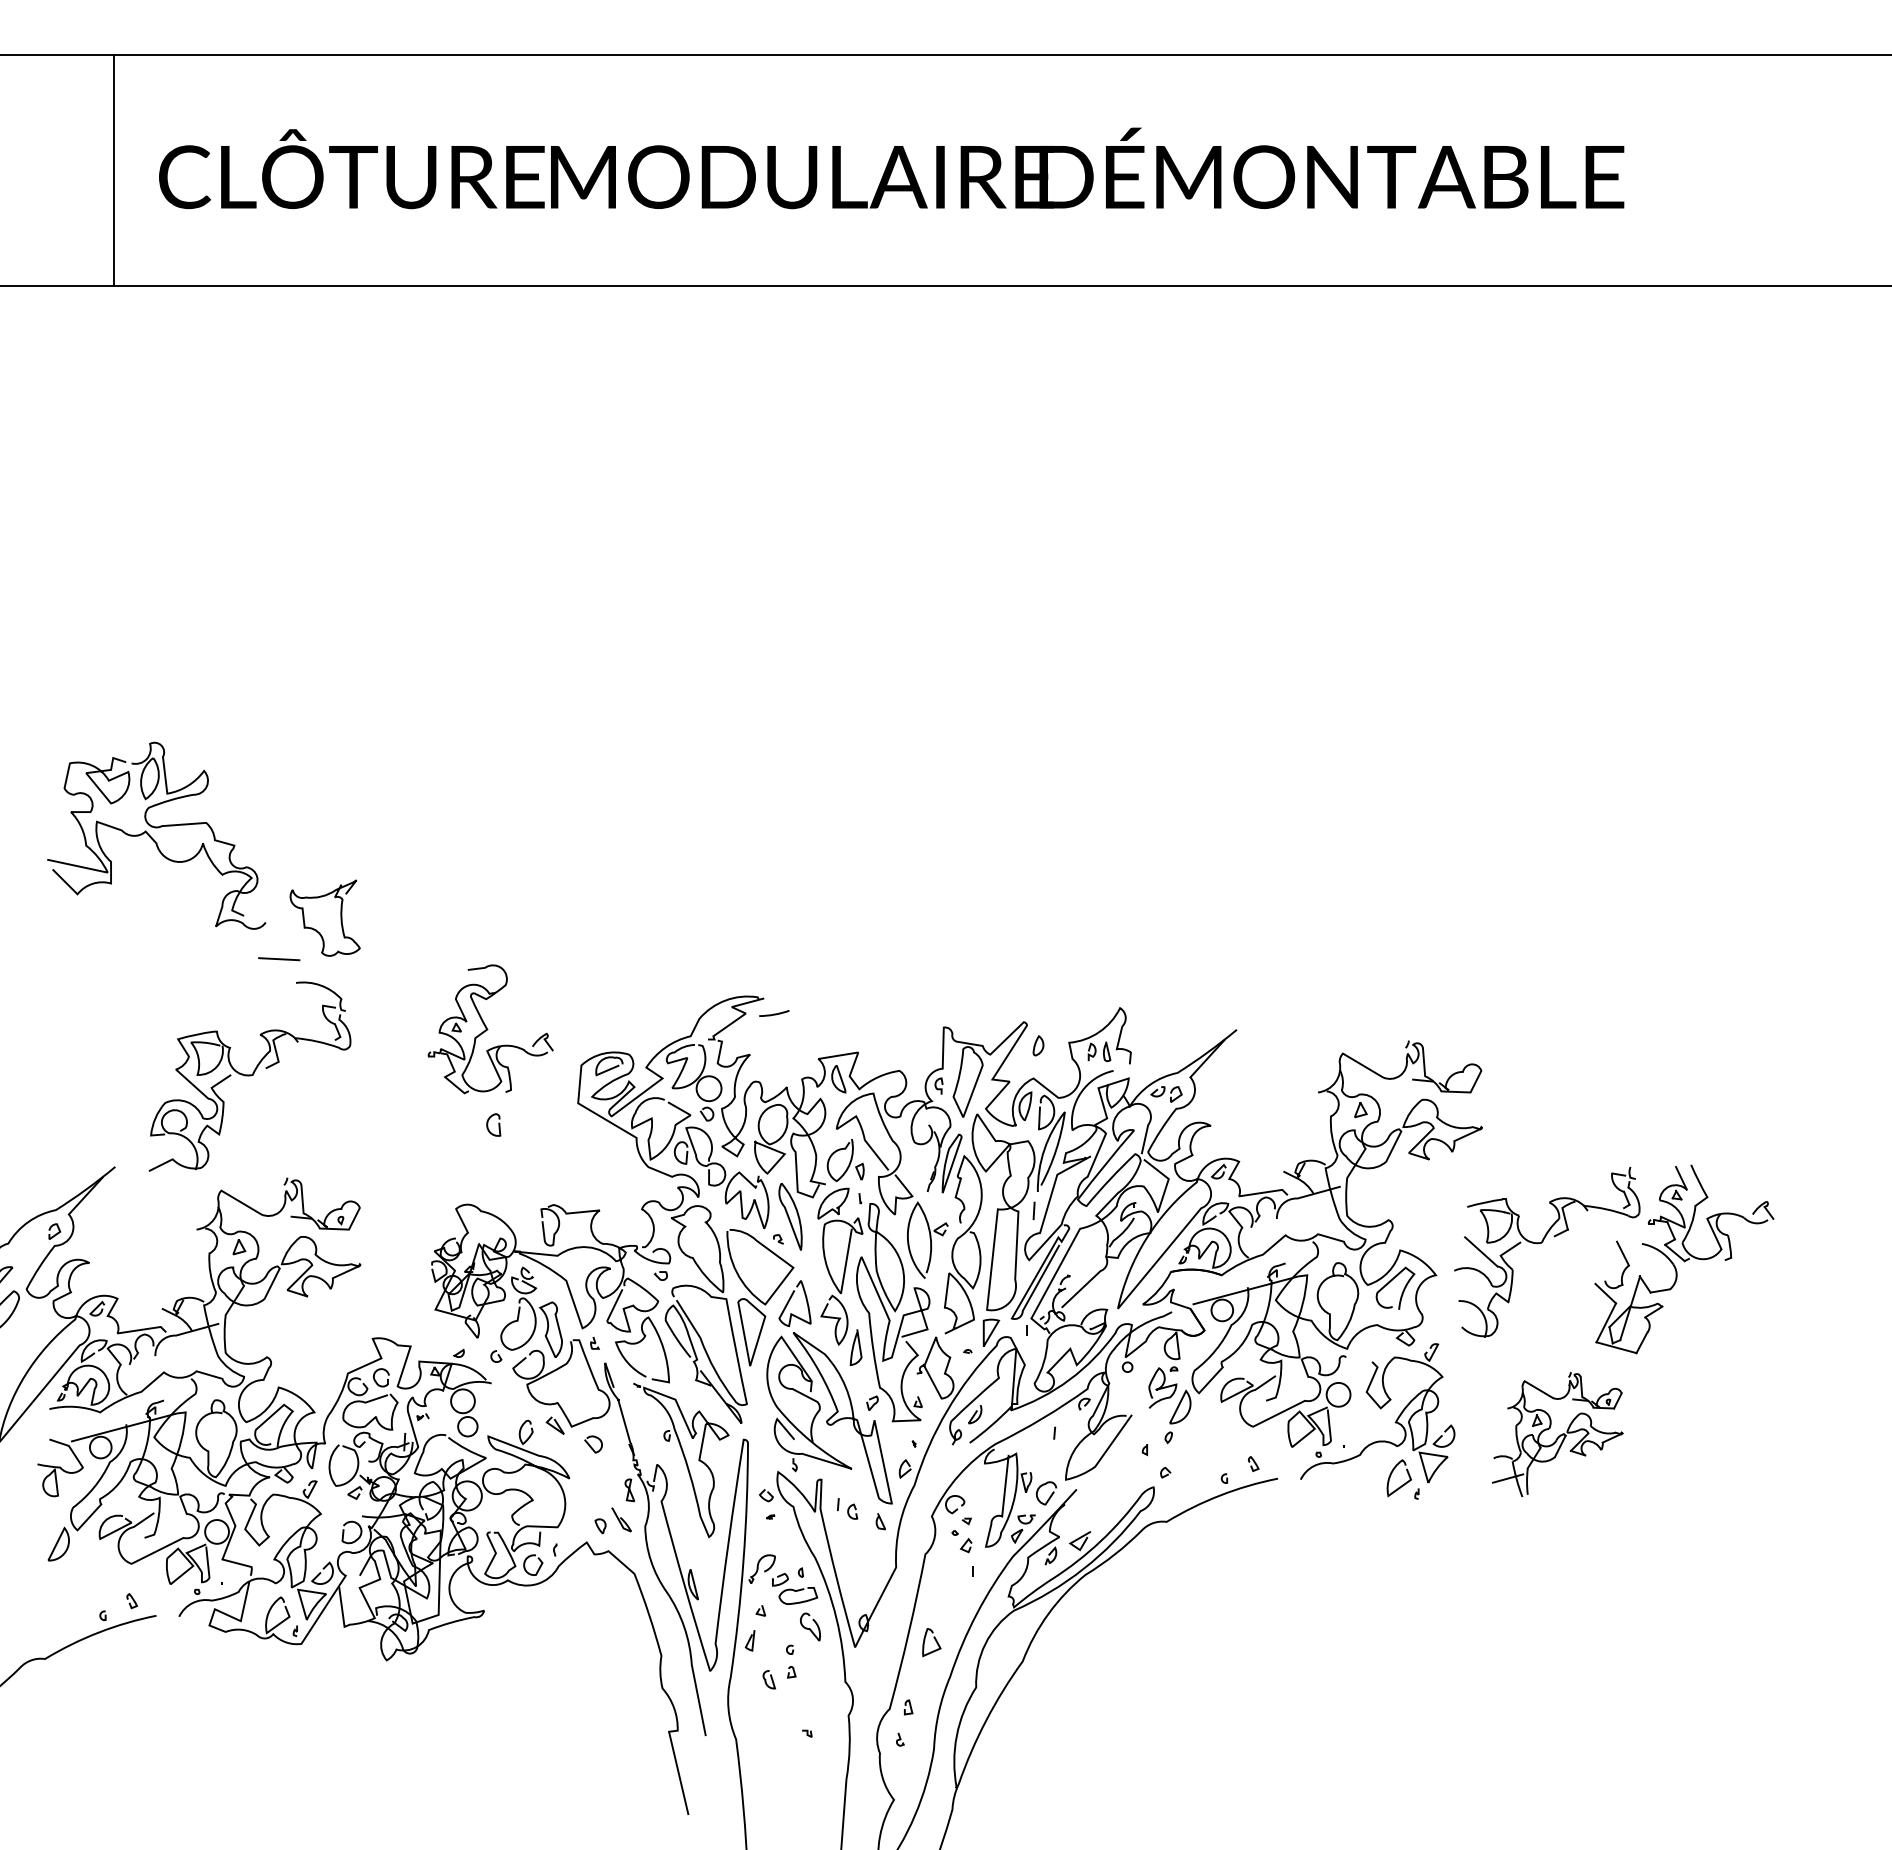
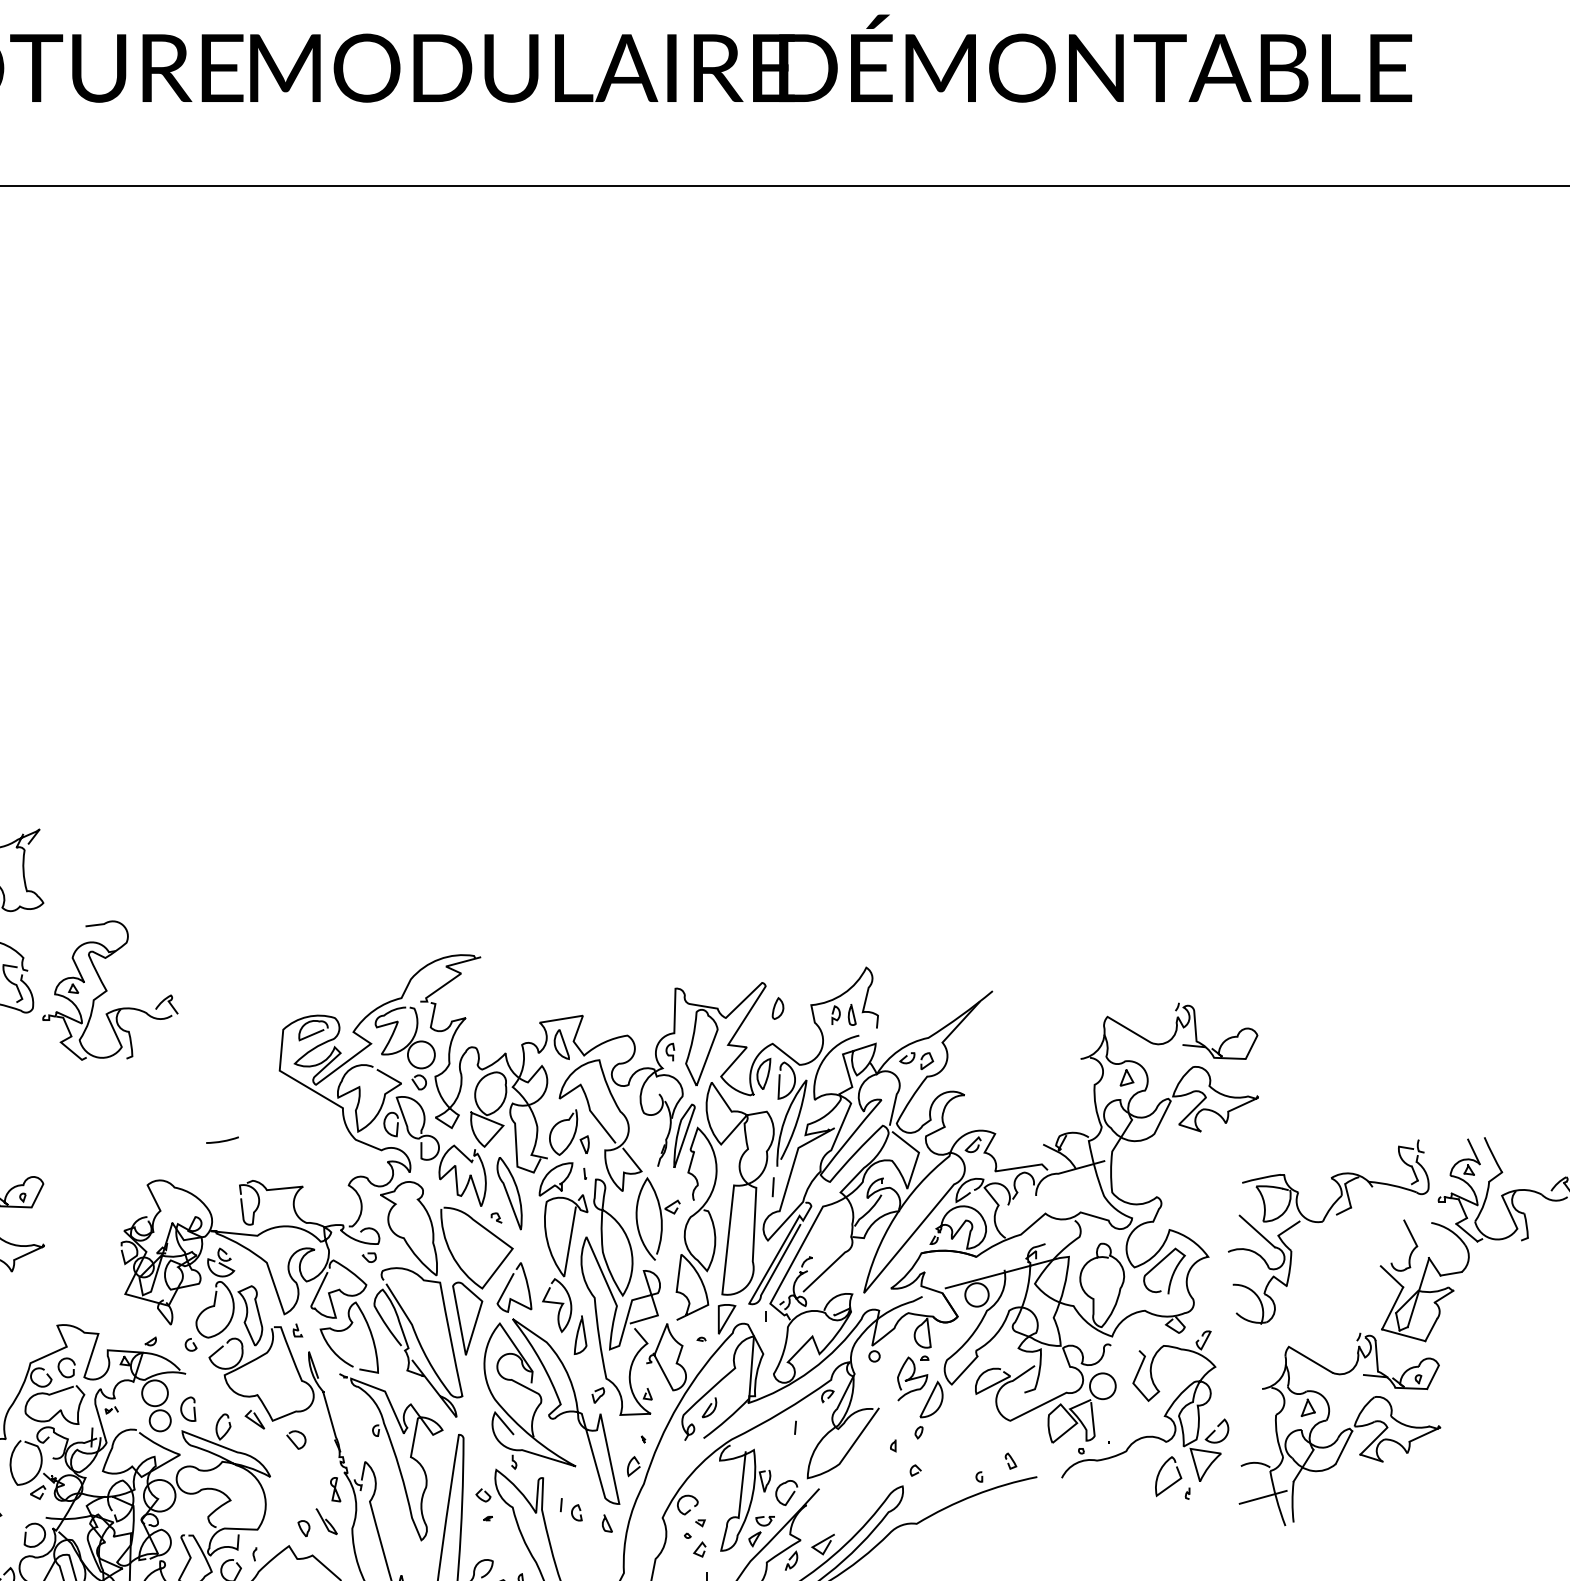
line: (774, 1013) -> (222, 1140), moved
part: (490, 1029) -> (110, 990), moved
curve: (488, 1124) -> (182, 1408), moved
part: (1557, 1434) -> (1339, 1429), size x1.43

